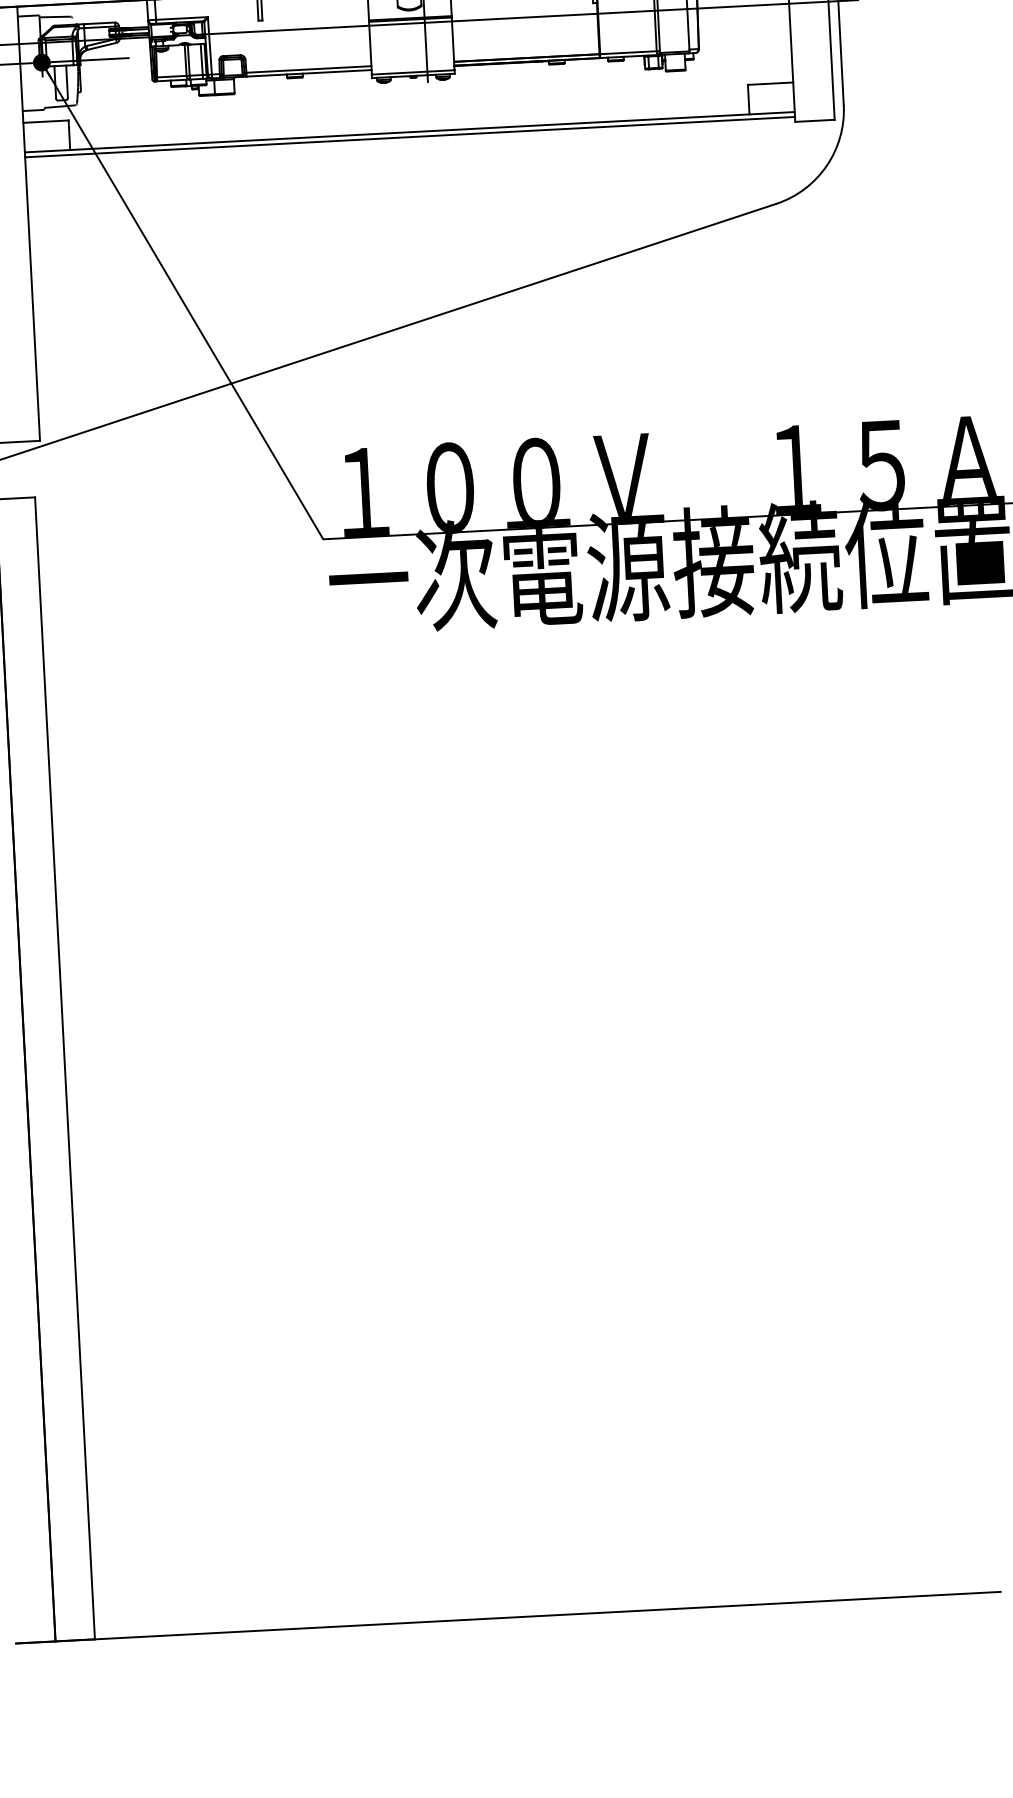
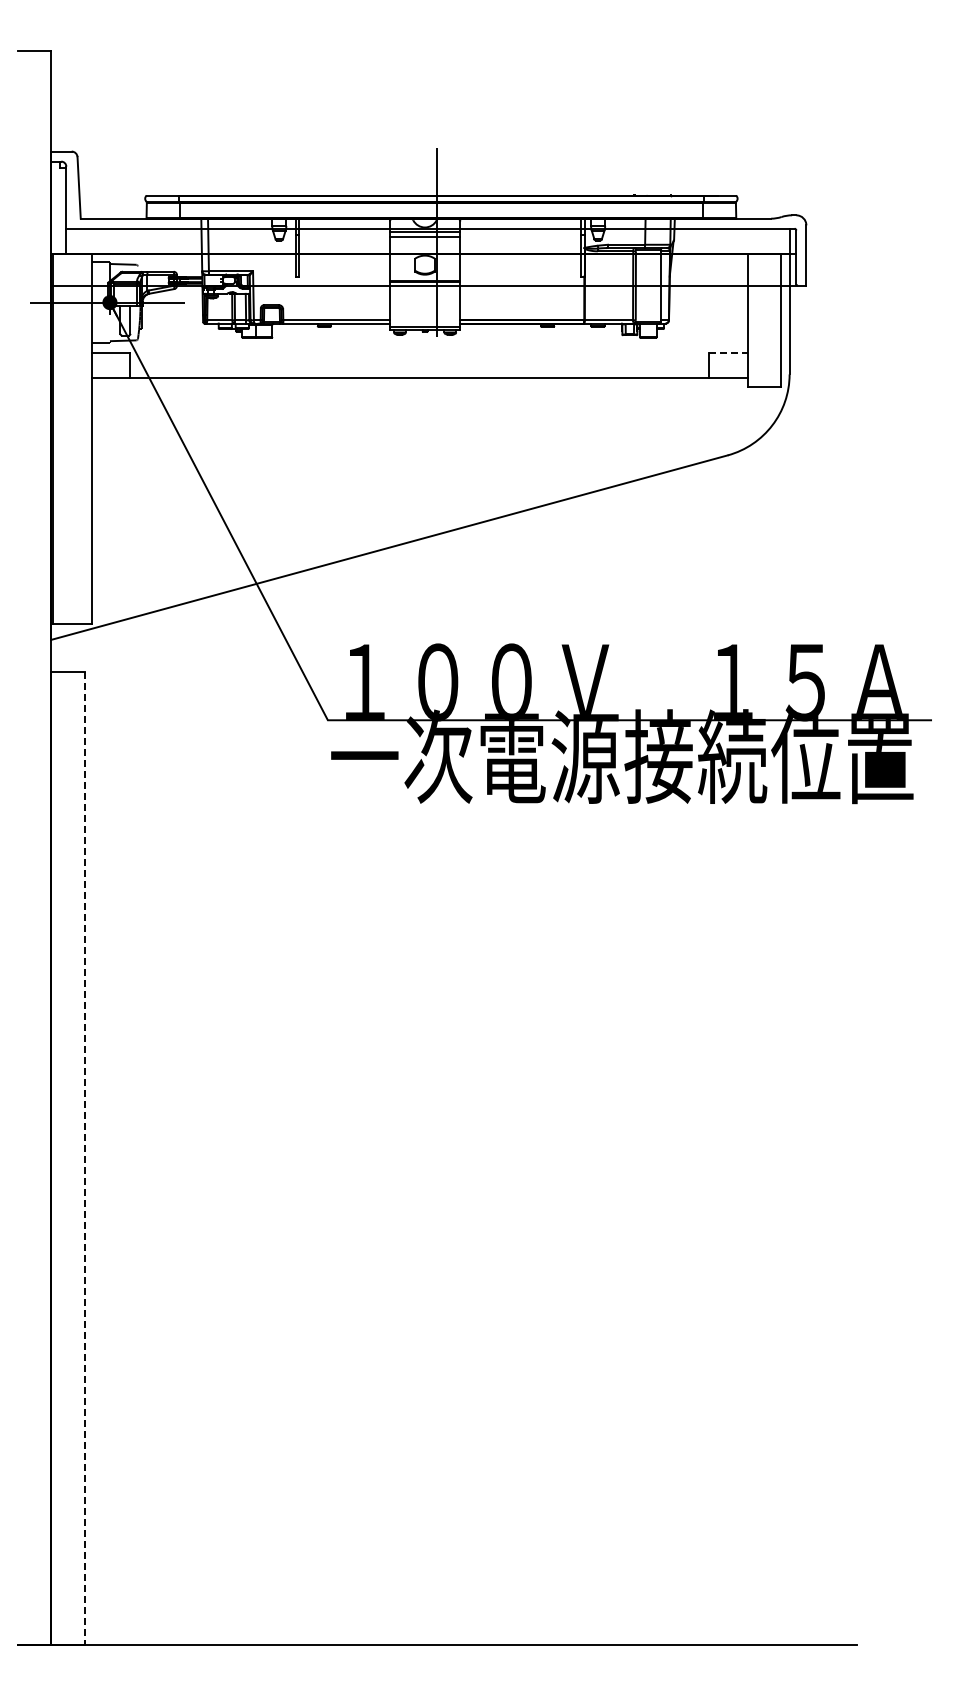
line: (770, 83) -> (728, 352), solid -> dashed
line: (410, 137) -> (419, 382), removed
line: (64, 1068) -> (84, 1158), solid -> dashed

